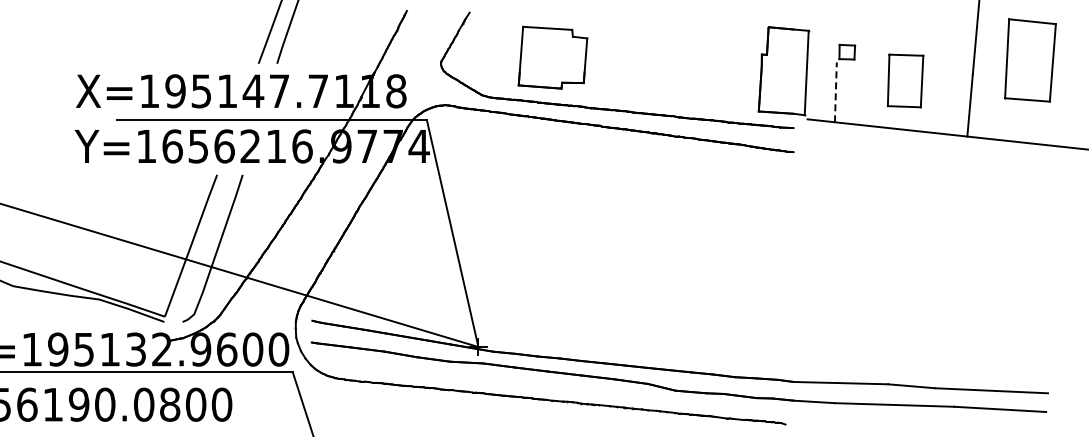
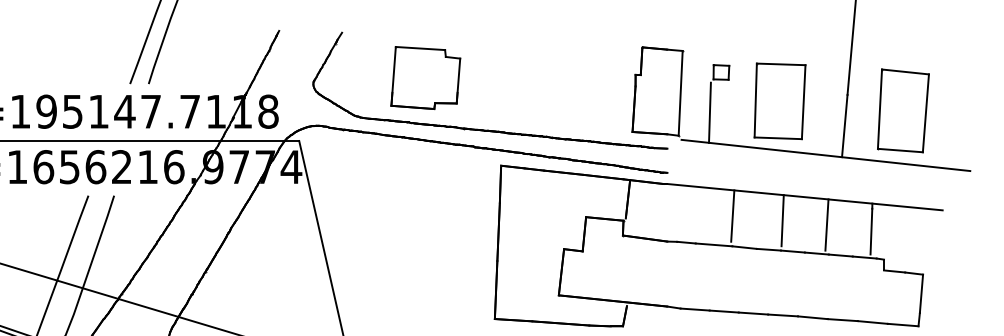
part: (1030, 60) -> (903, 110), moved
part: (905, 80) -> (779, 100), size x1.43
line: (835, 92) -> (709, 112), dashed -> solid
part: (844, 224) -> (718, 245), added

